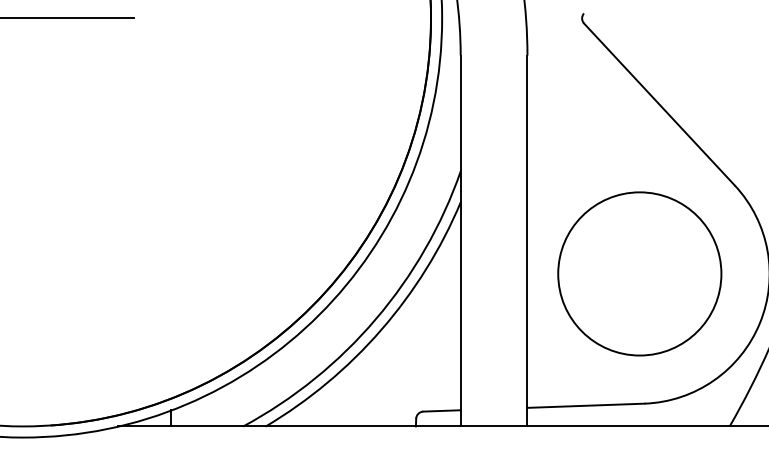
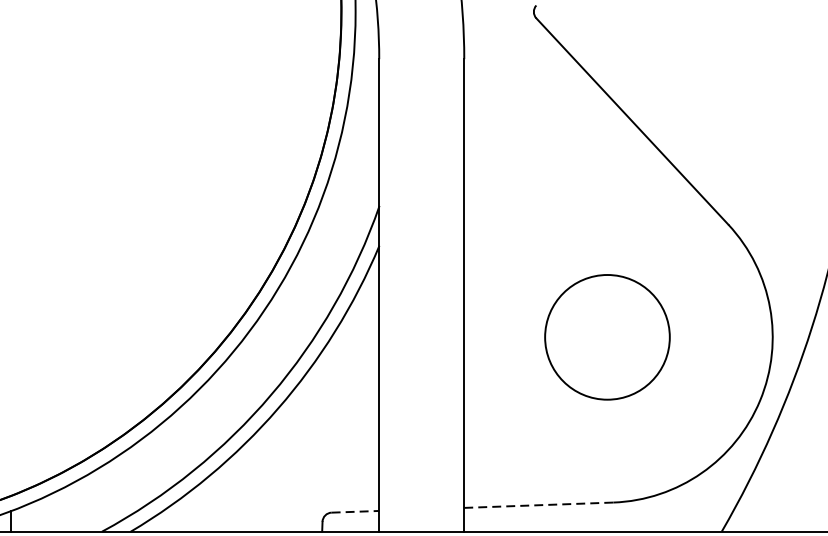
circle: (639, 273) -> (606, 336), size x0.6
line: (585, 405) -> (538, 504), solid -> dashed
line: (442, 410) -> (356, 511), solid -> dashed

